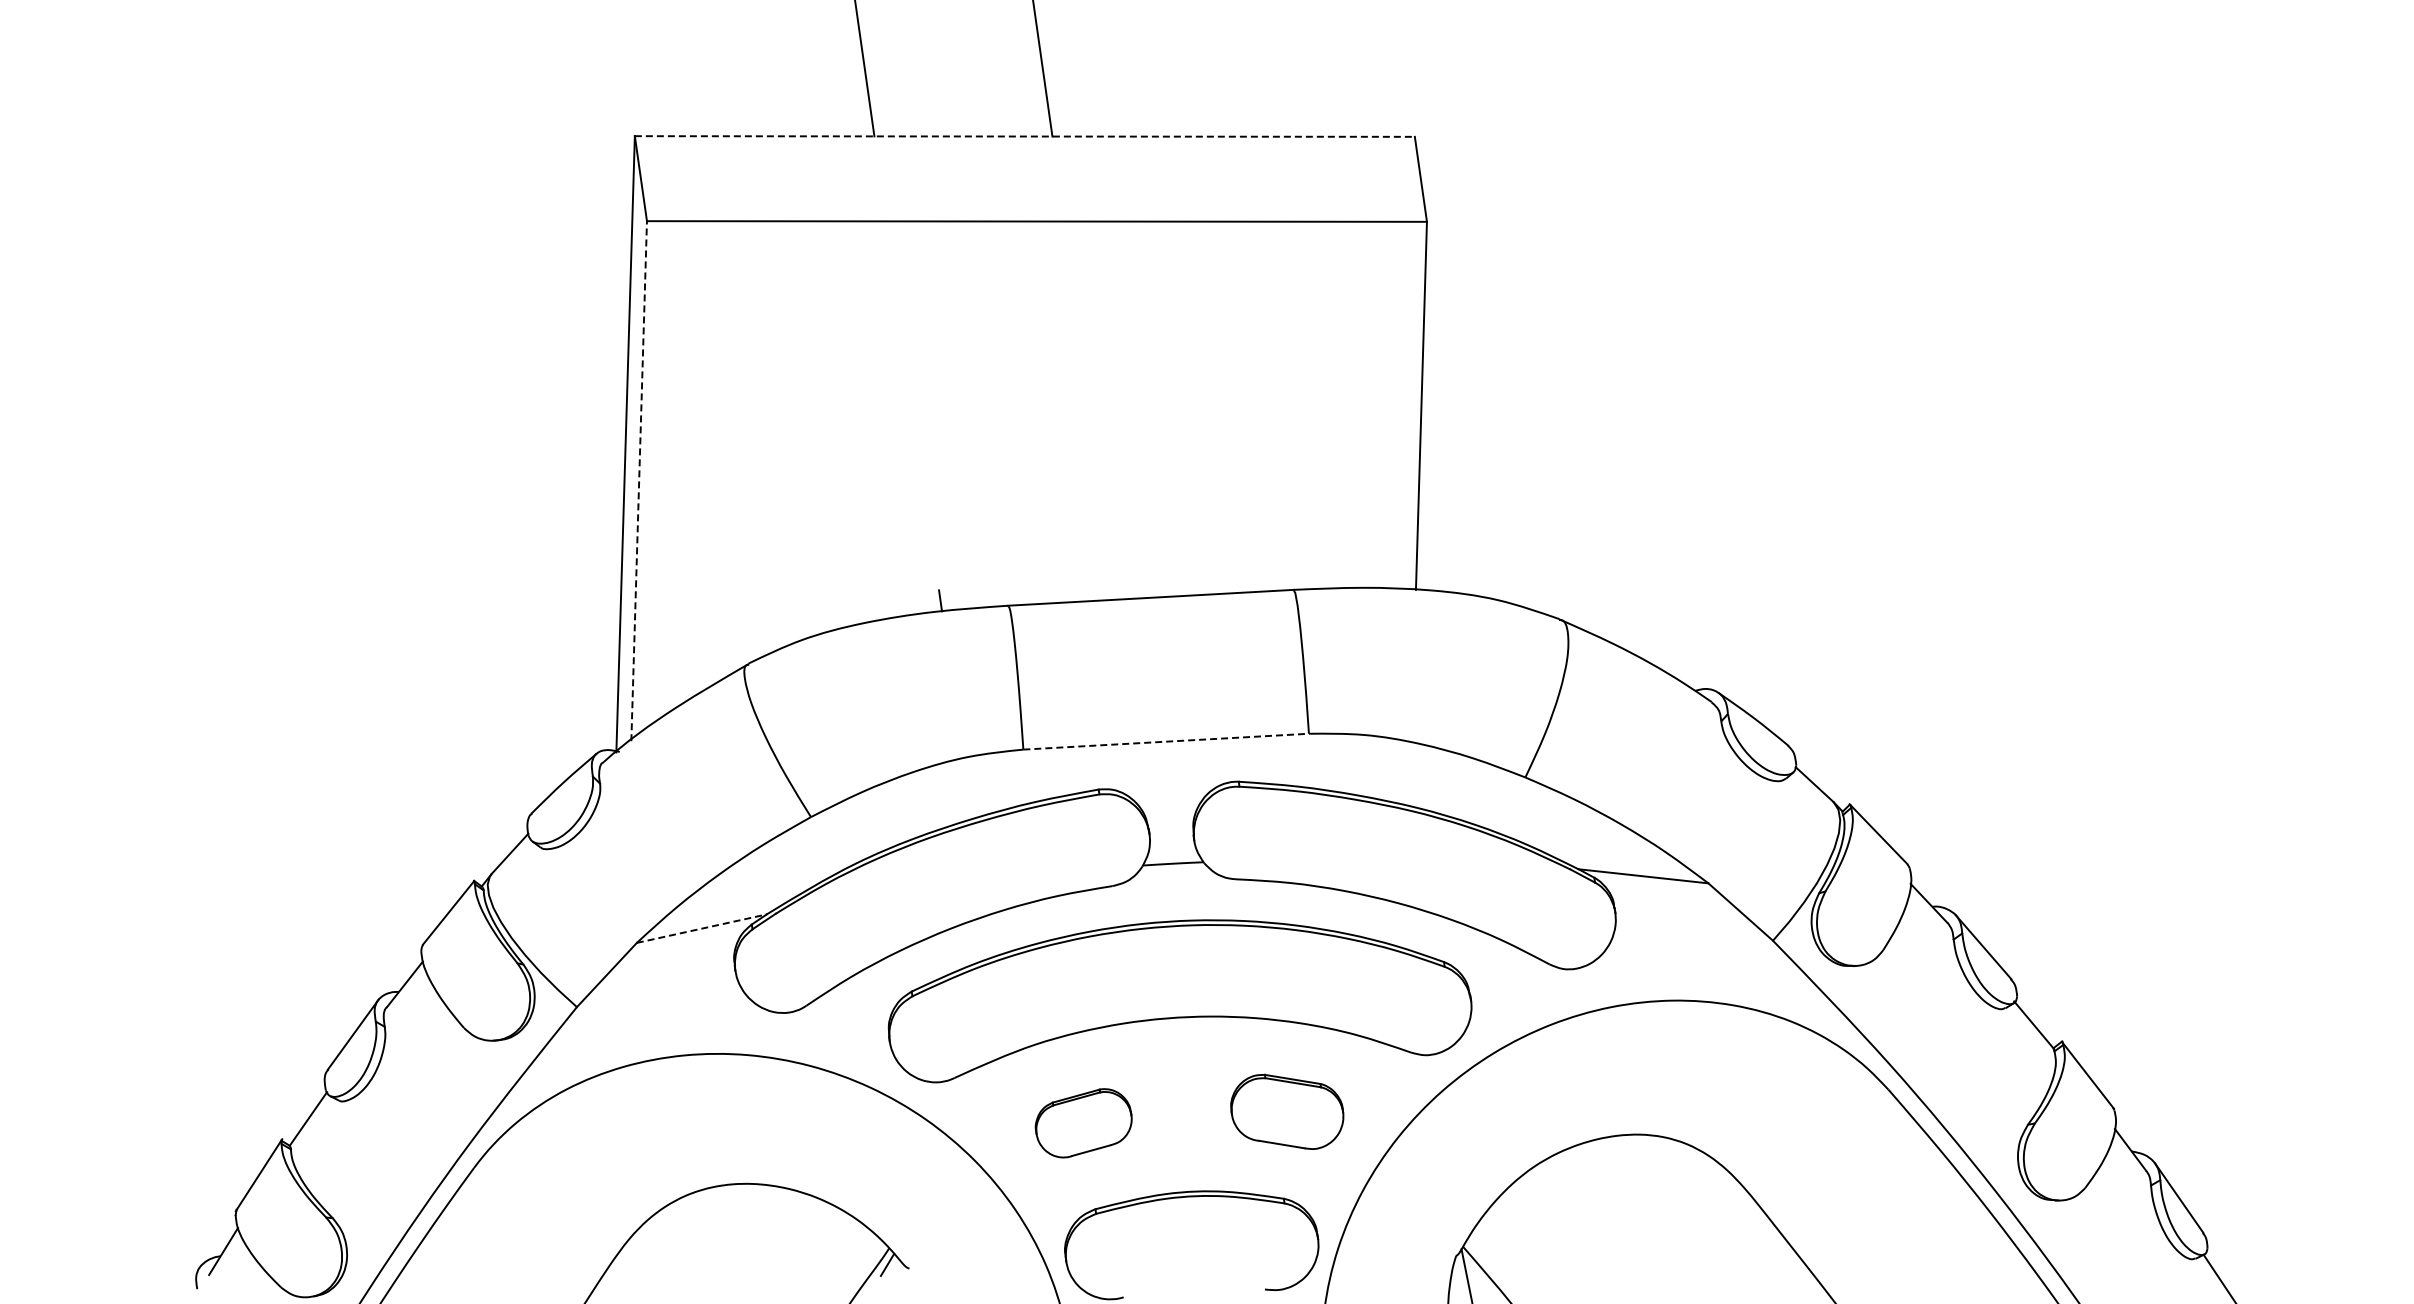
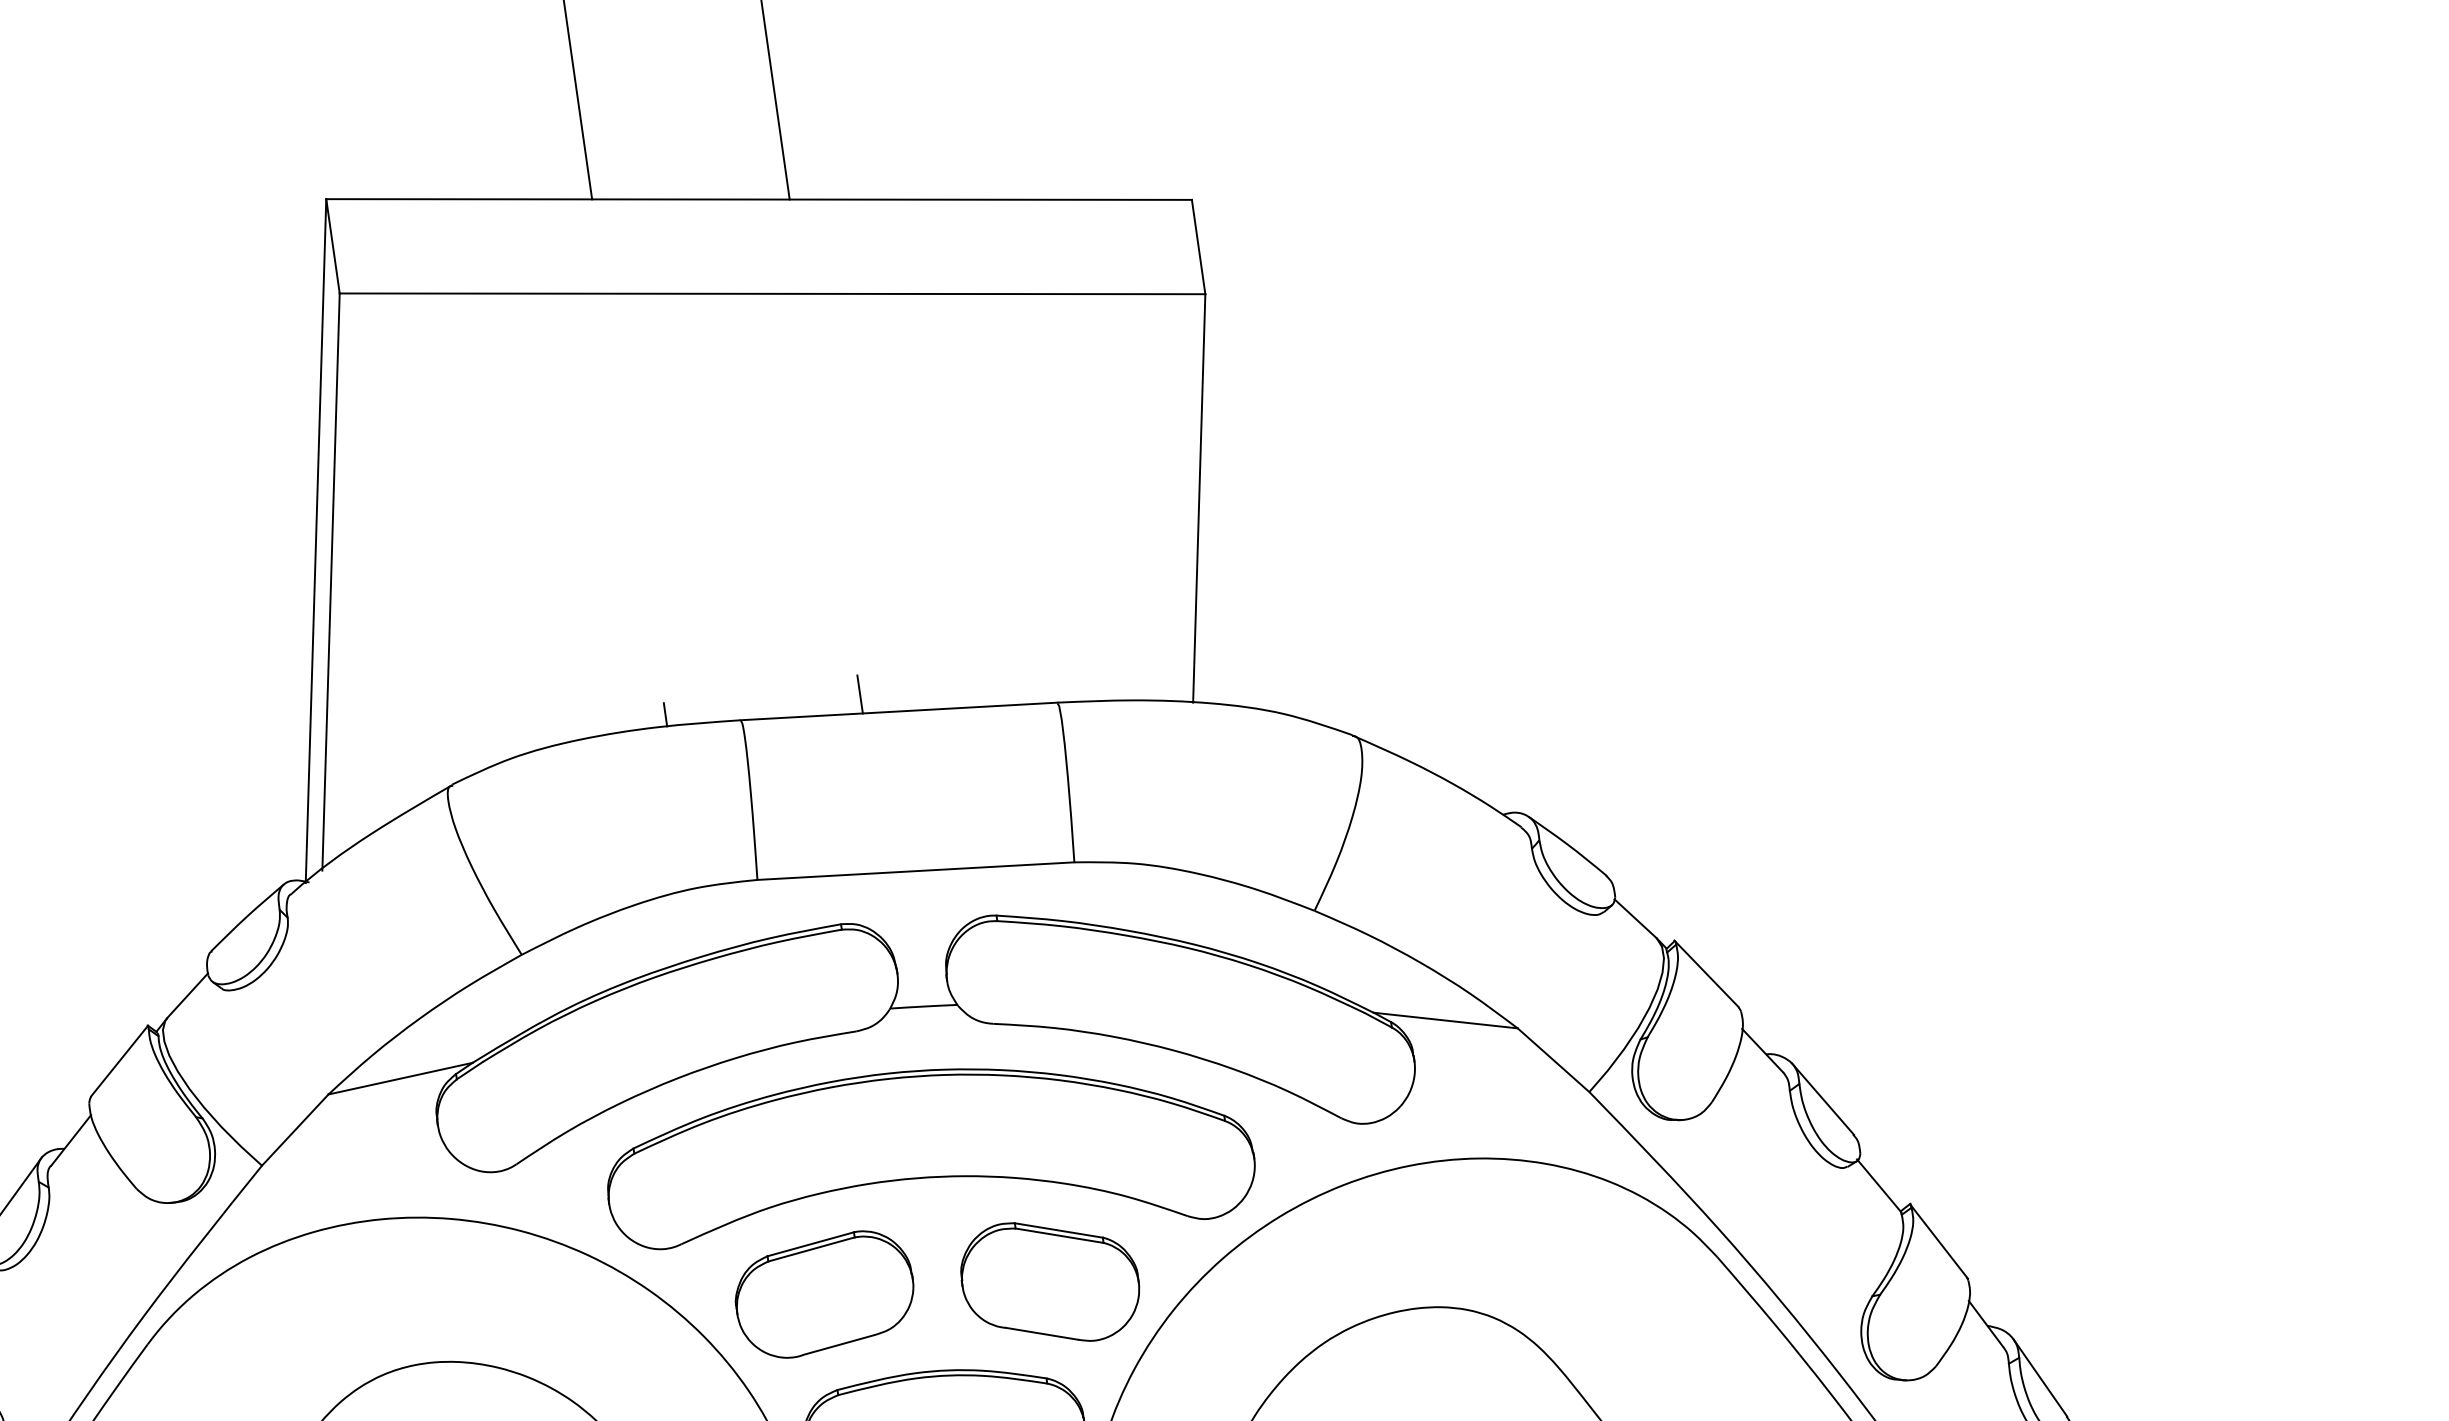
line: (1024, 136) -> (758, 199), dashed -> solid
line: (639, 480) -> (331, 581), dashed -> solid
line: (1115, 582) -> (859, 694), added
line: (1166, 741) -> (916, 870), dashed -> solid
line: (702, 928) -> (401, 1078), dashed -> solid
part: (1287, 1111) -> (1050, 1281), size x1.43
part: (1083, 1123) -> (824, 1294), size x1.67

